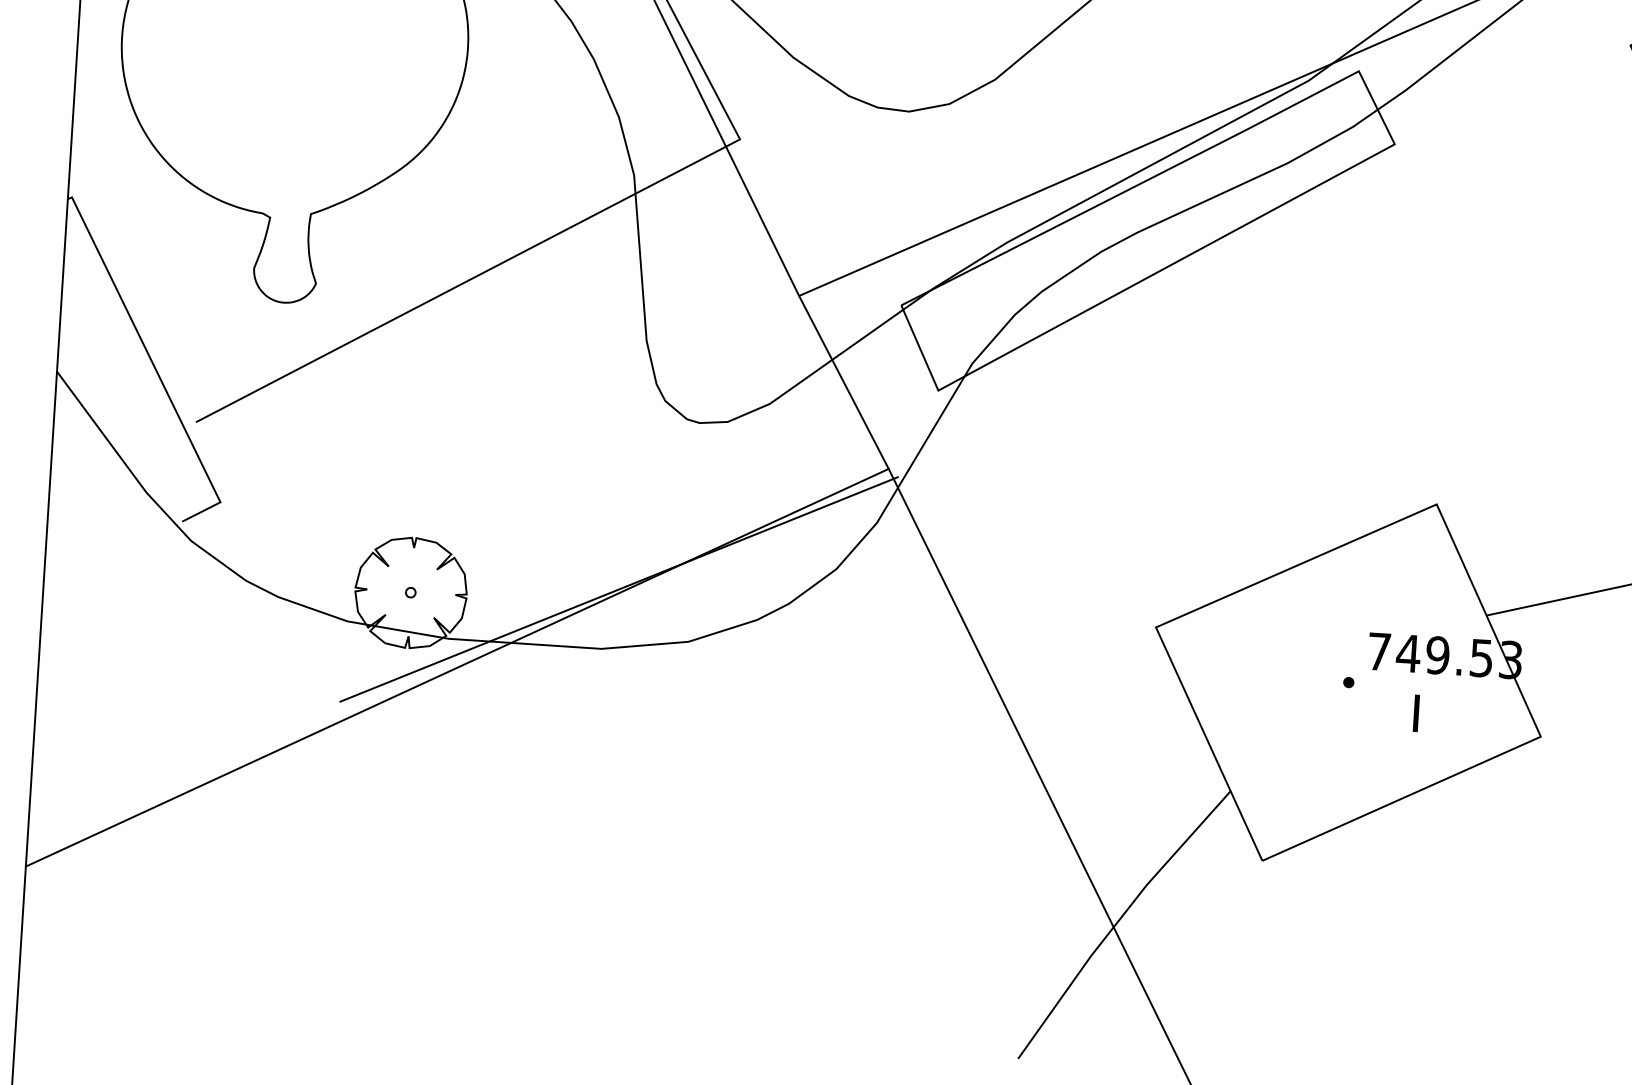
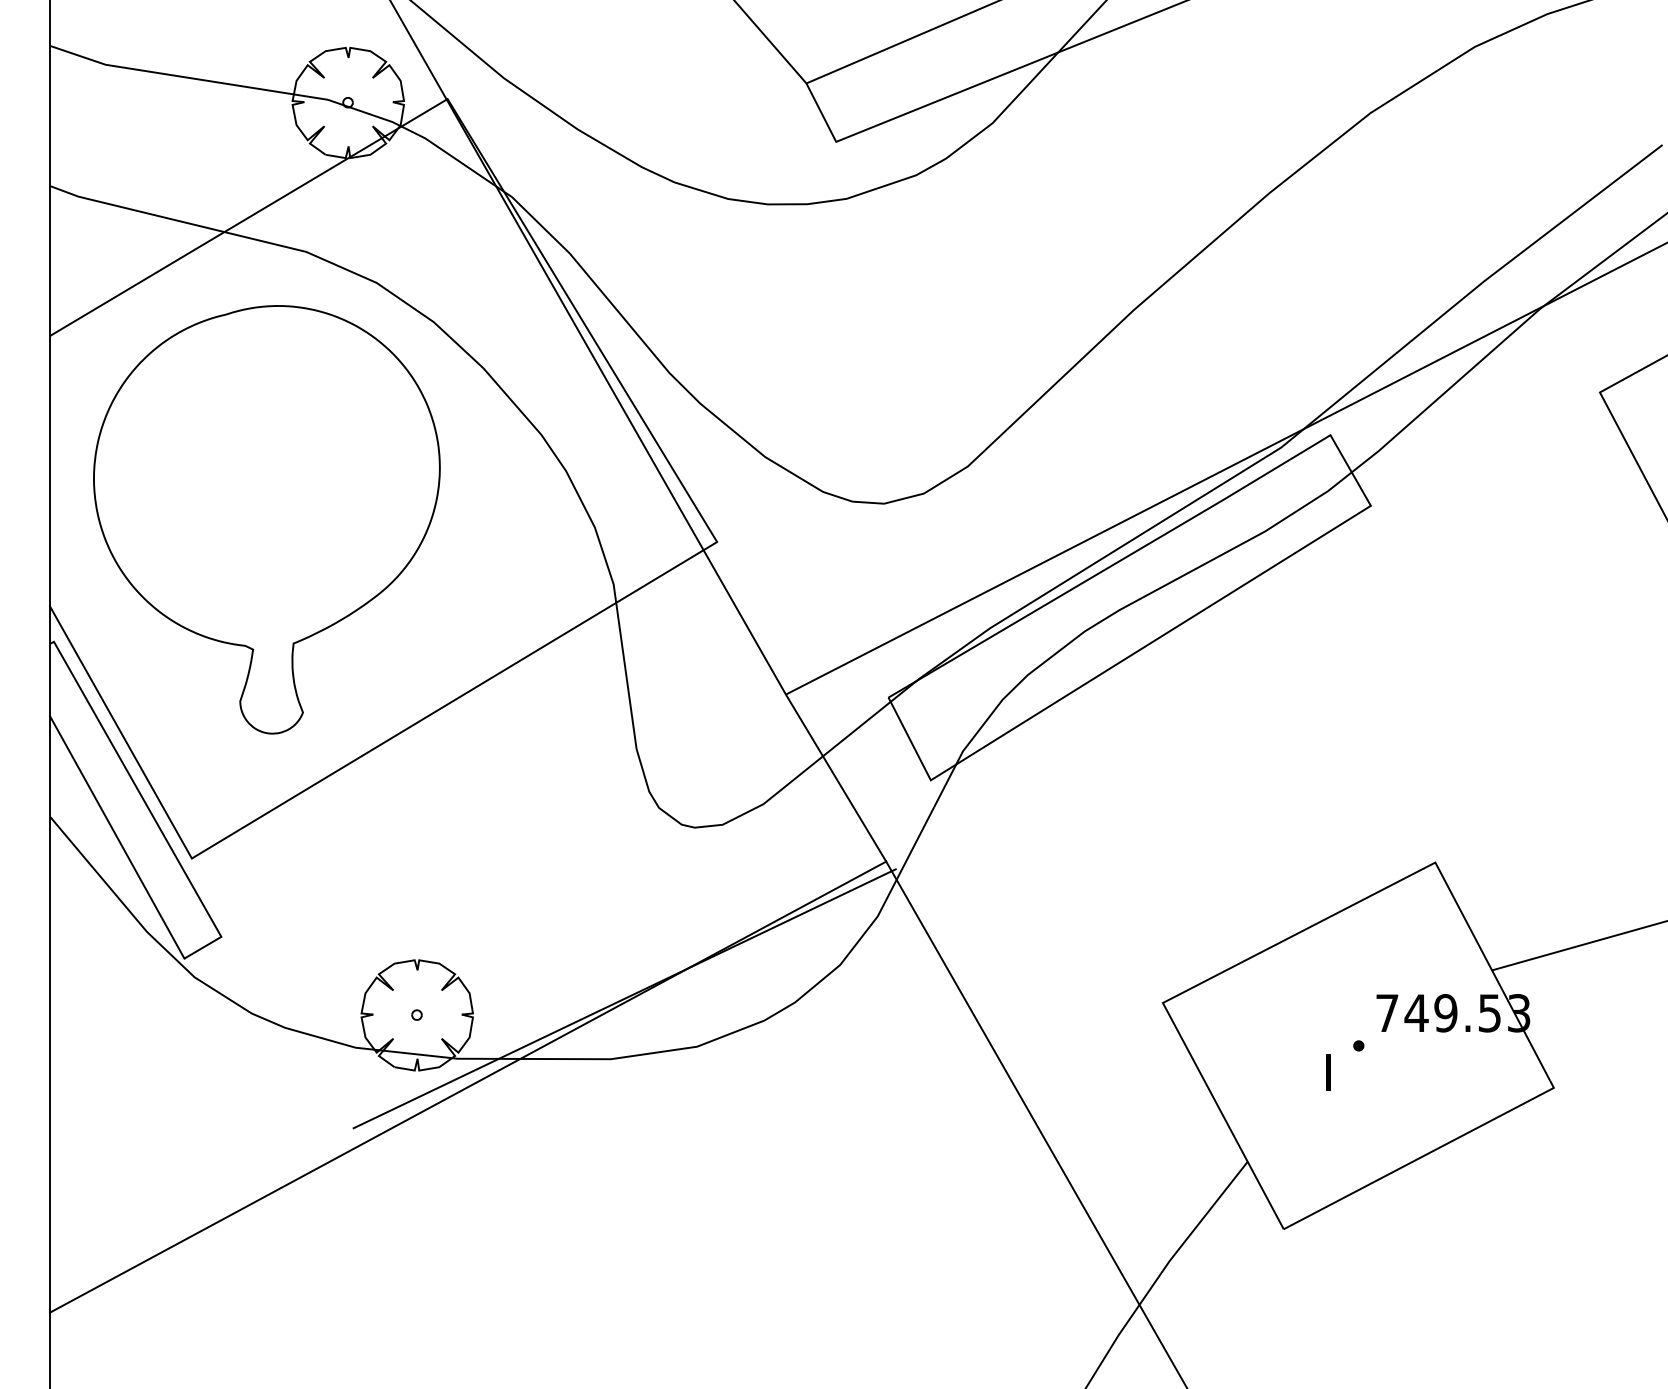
line: (132, 292) -> (120, 732), added
line: (123, 396) -> (117, 837), added
text: (1416, 713) -> (1328, 1072), moved

